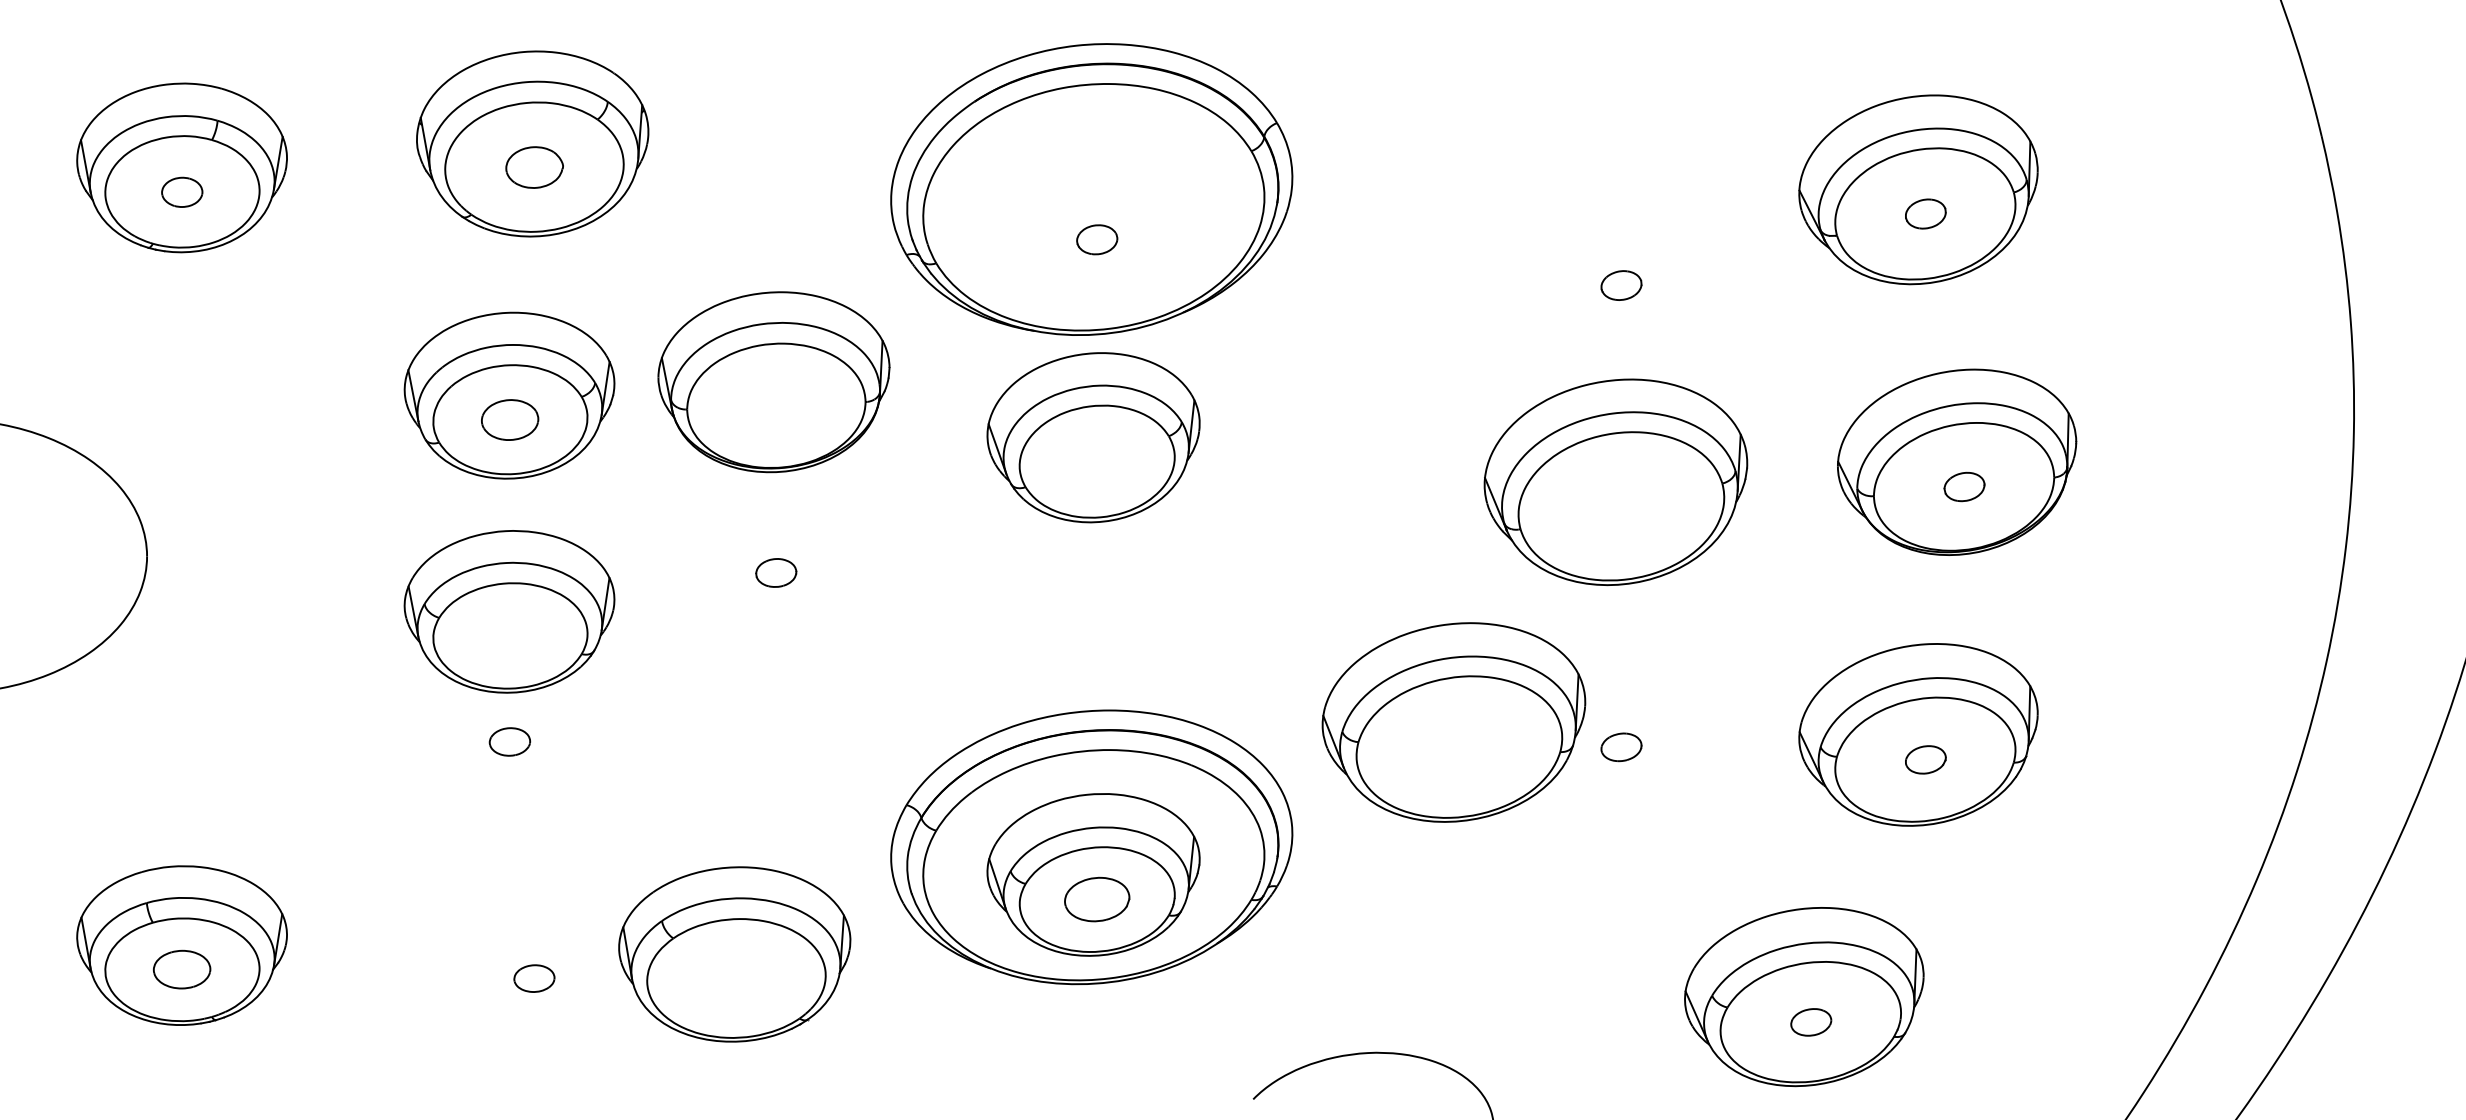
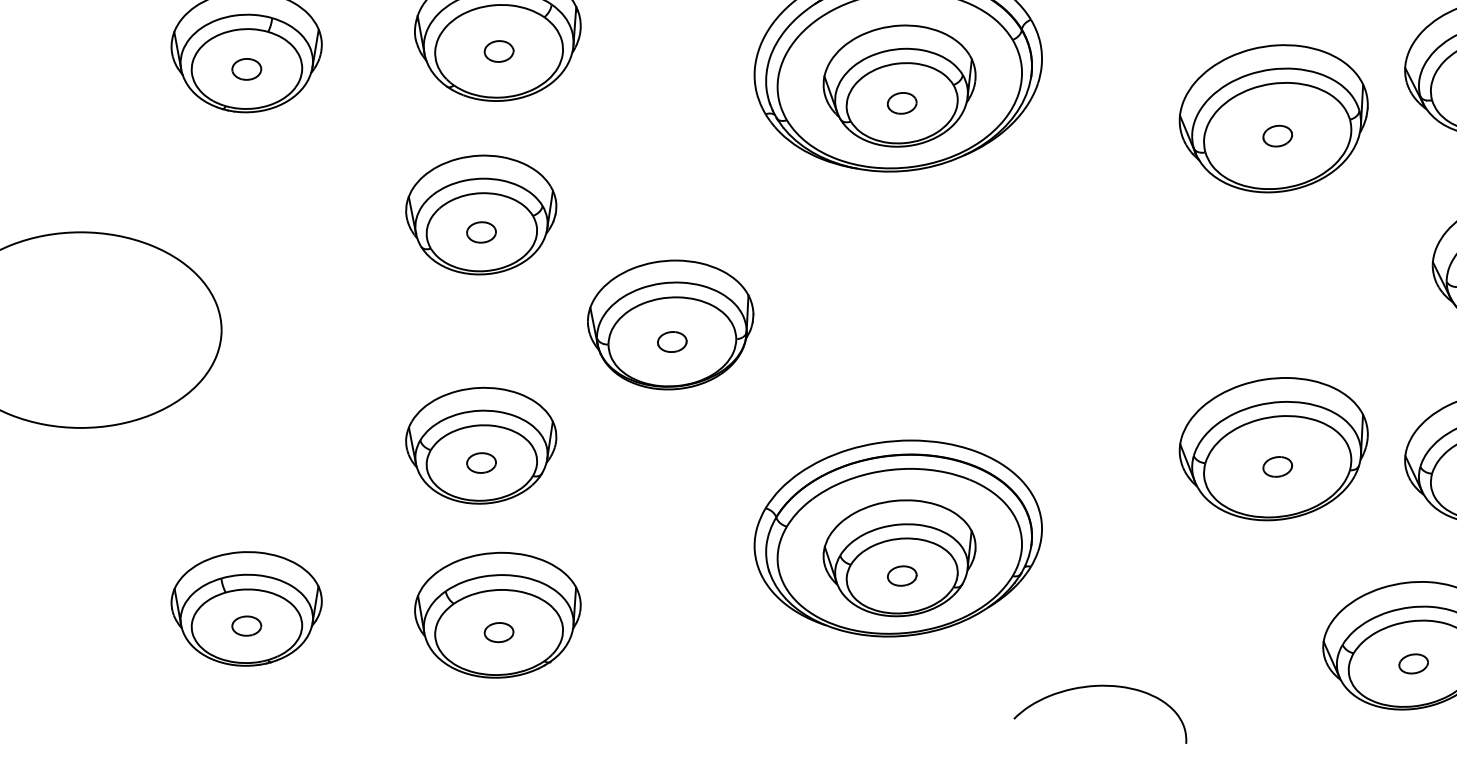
part: (534, 166) -> (499, 50), size x0.71
part: (773, 382) -> (670, 325), moved
part: (509, 419) -> (481, 232), size x0.71
part: (1093, 437) -> (899, 85), moved
part: (1615, 481) -> (1273, 118), moved
part: (509, 611) -> (481, 445), moved
part: (1453, 722) -> (1273, 449), moved
part: (1097, 899) -> (902, 575), size x0.62
part: (734, 954) -> (497, 615), moved
part: (182, 969) -> (246, 626), size x0.71

